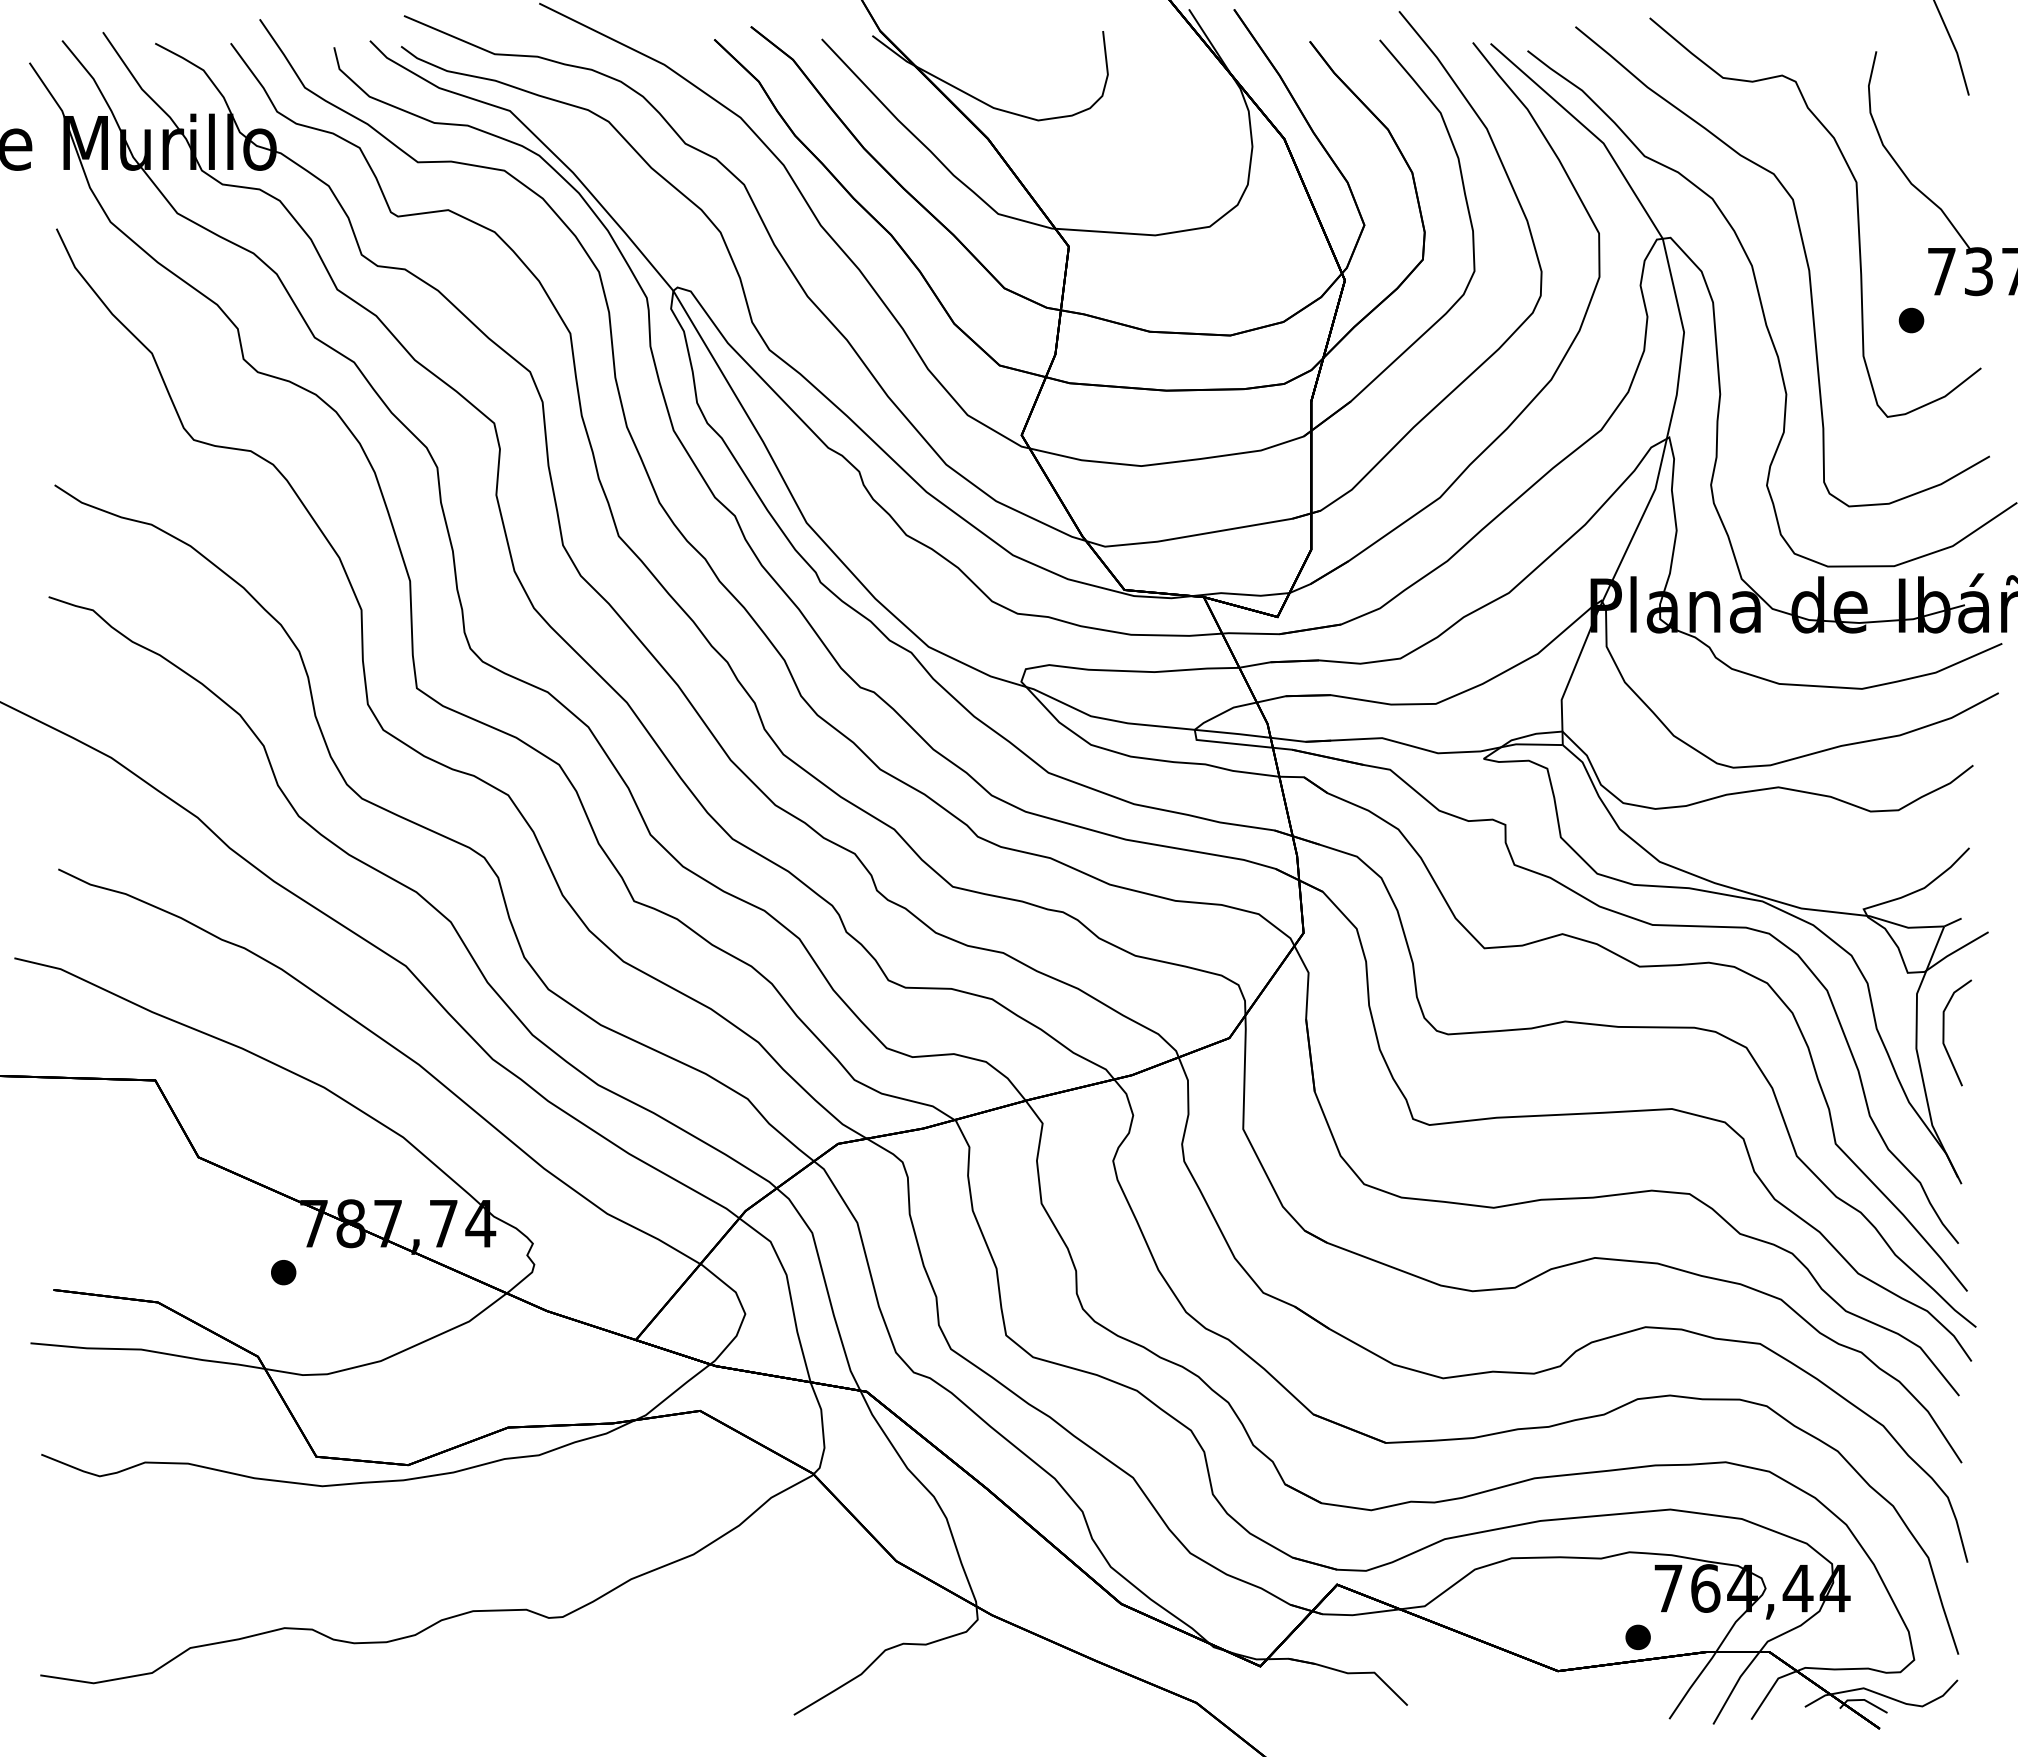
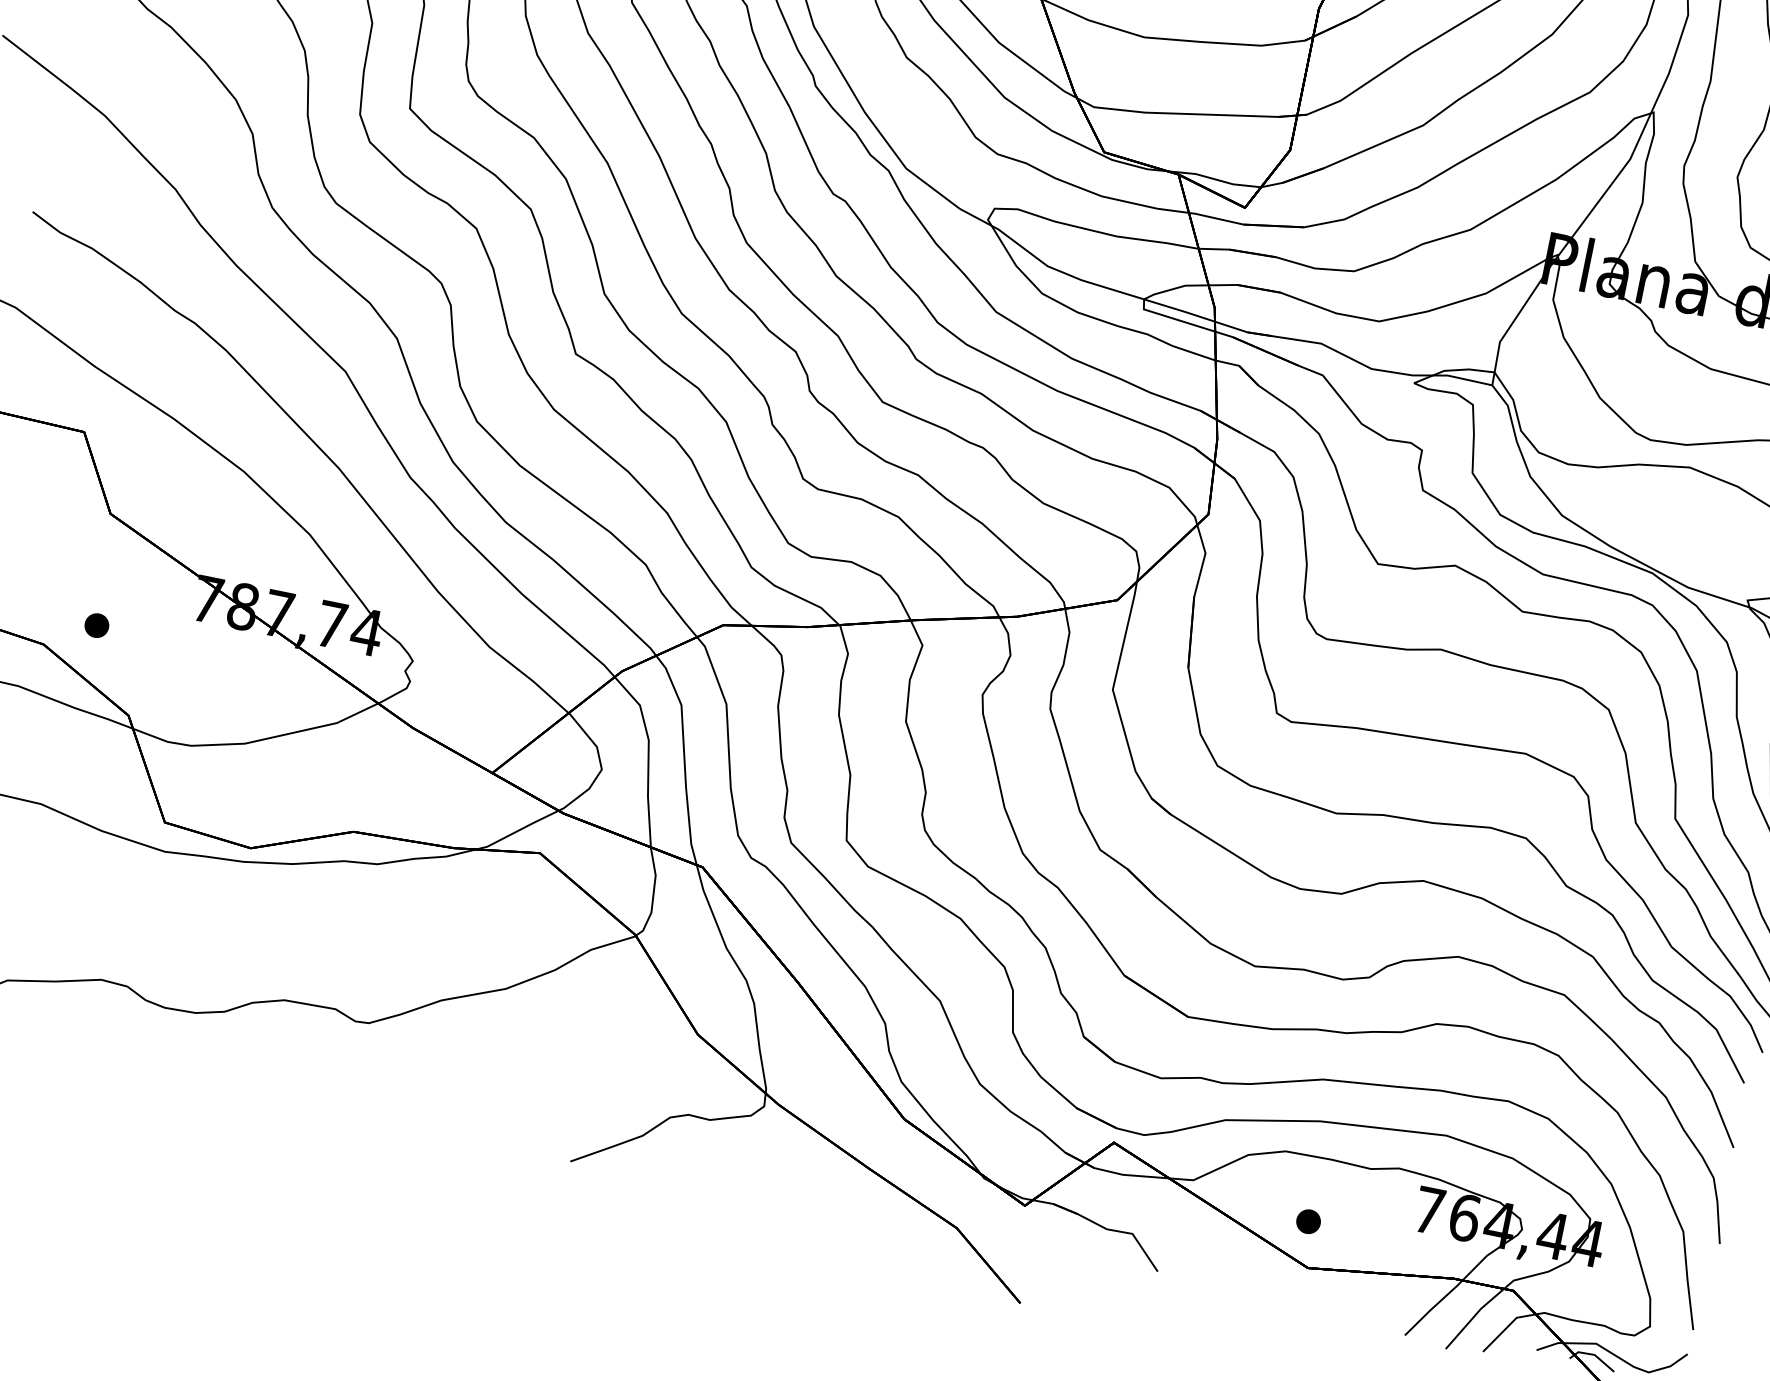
part: (283, 1272) -> (96, 625), moved
part: (1637, 1637) -> (1307, 1221), moved

